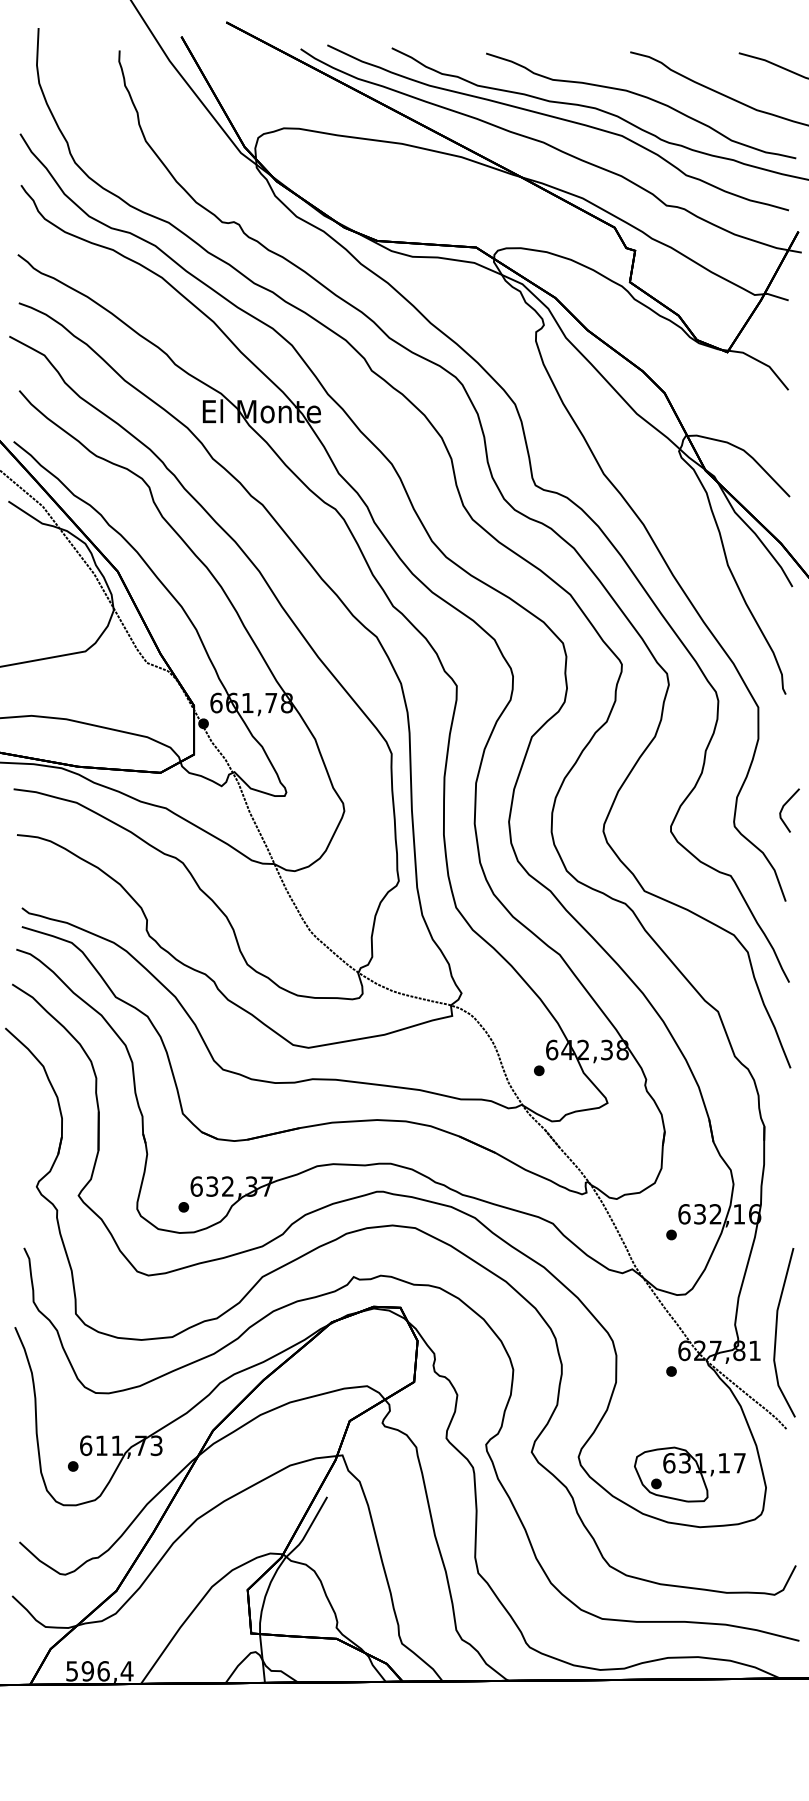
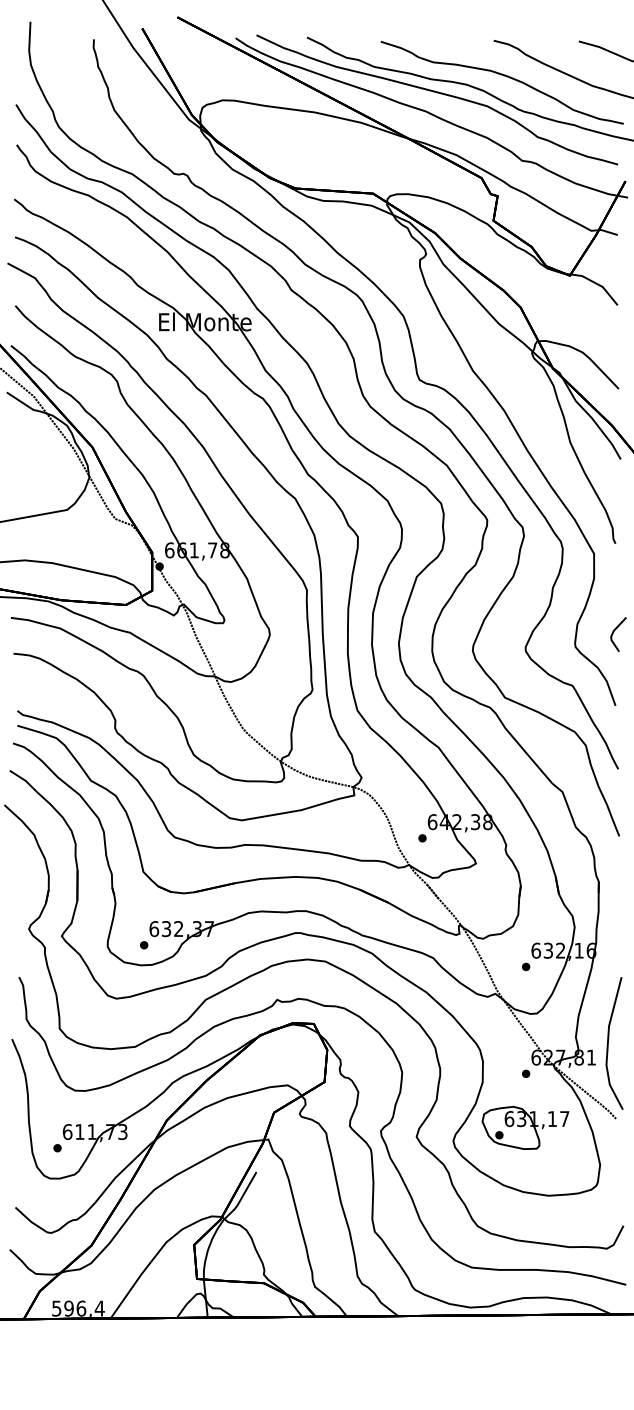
part: (689, 1474) -> (525, 1127), moved

